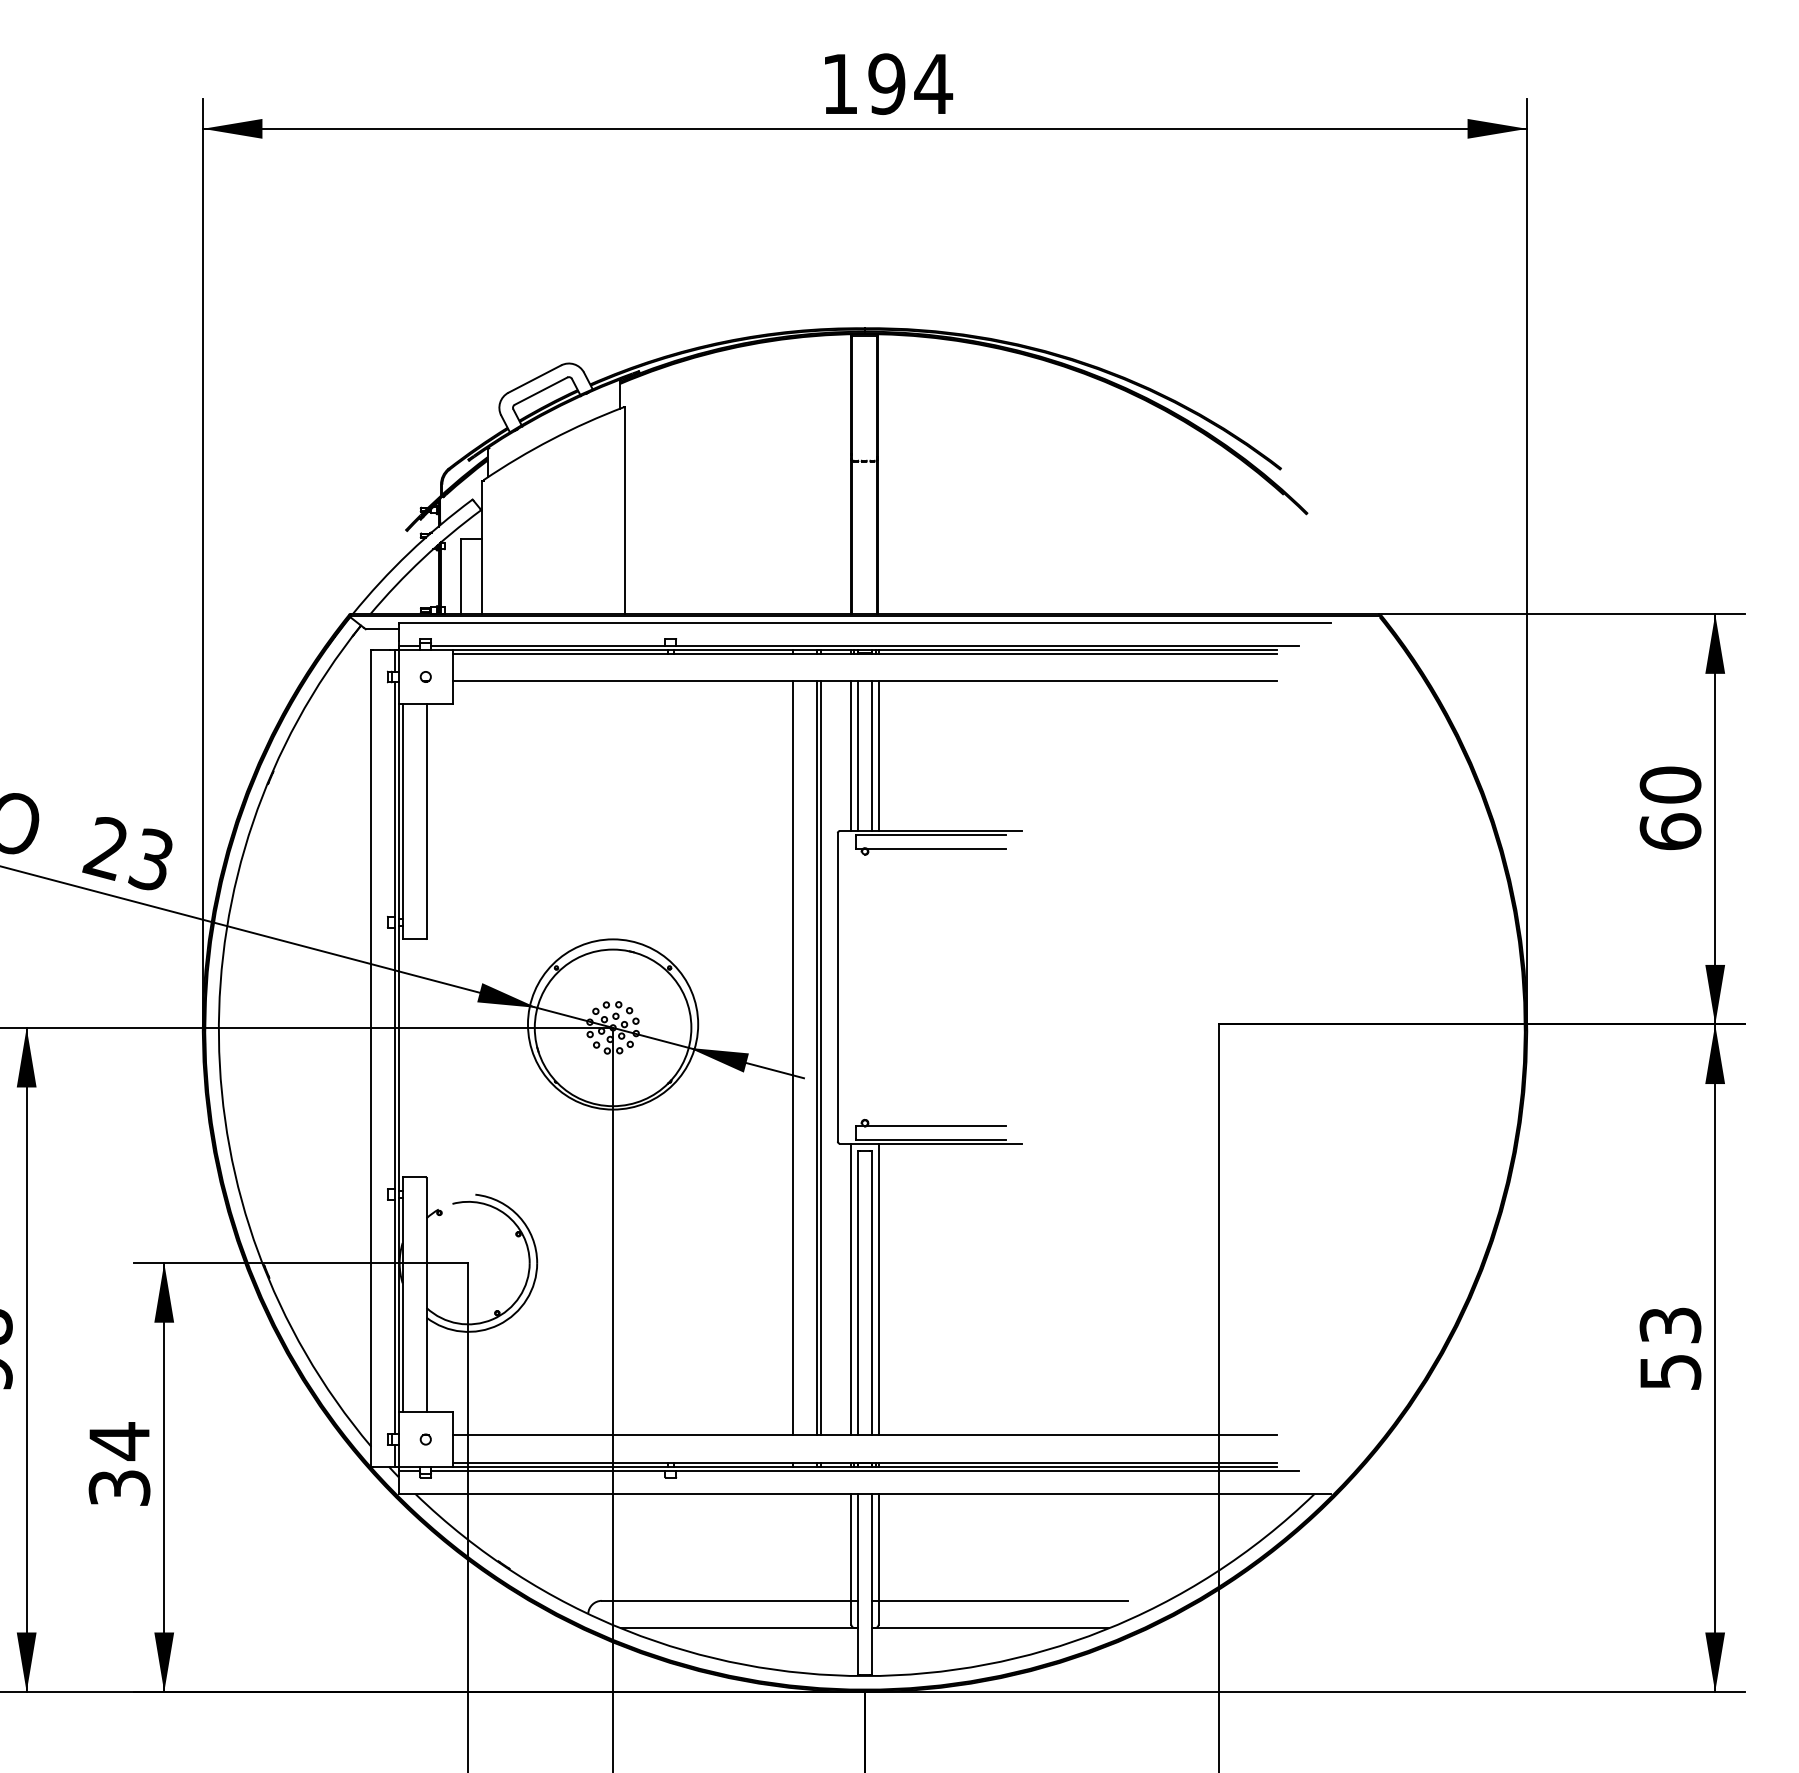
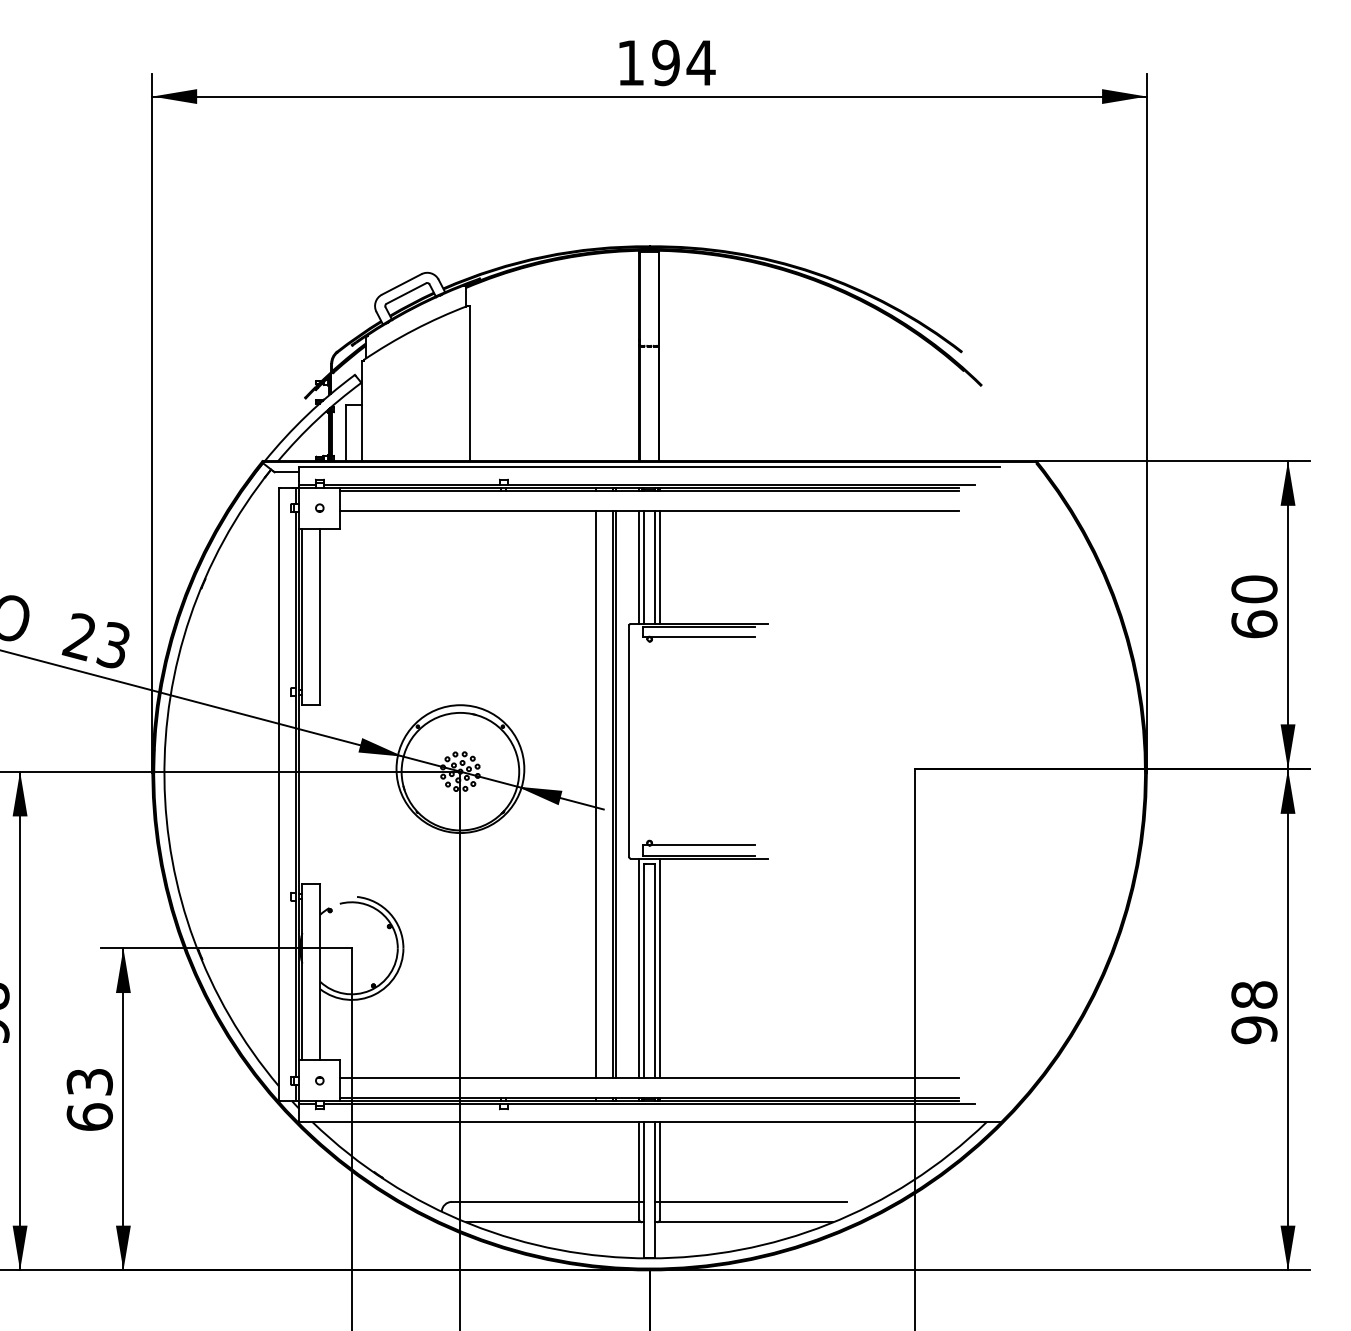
text: (1670, 1348) -> (1254, 1012), 53 -> 98
text: (119, 1464) -> (89, 1099), 34 -> 63

